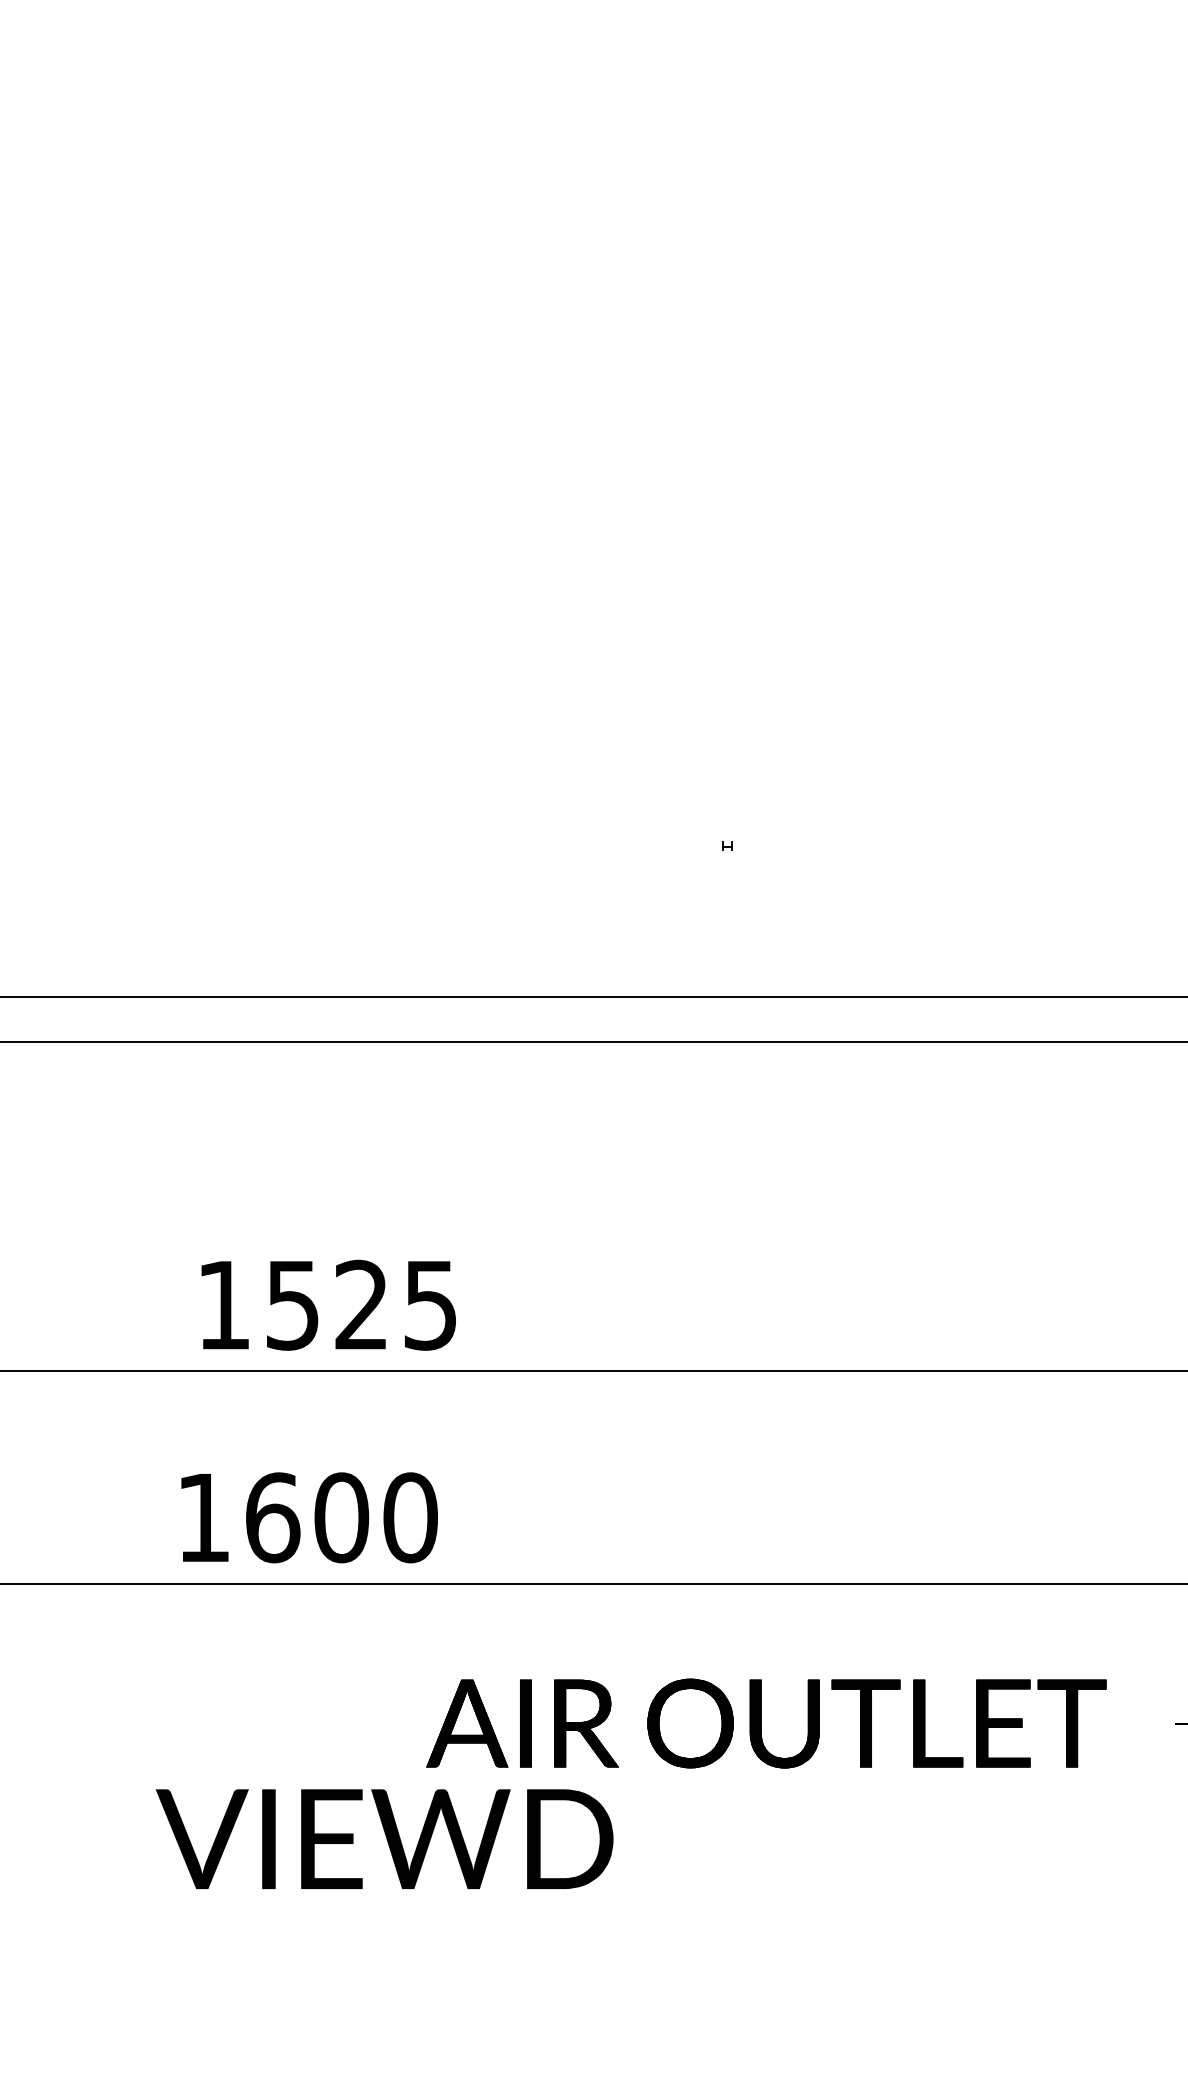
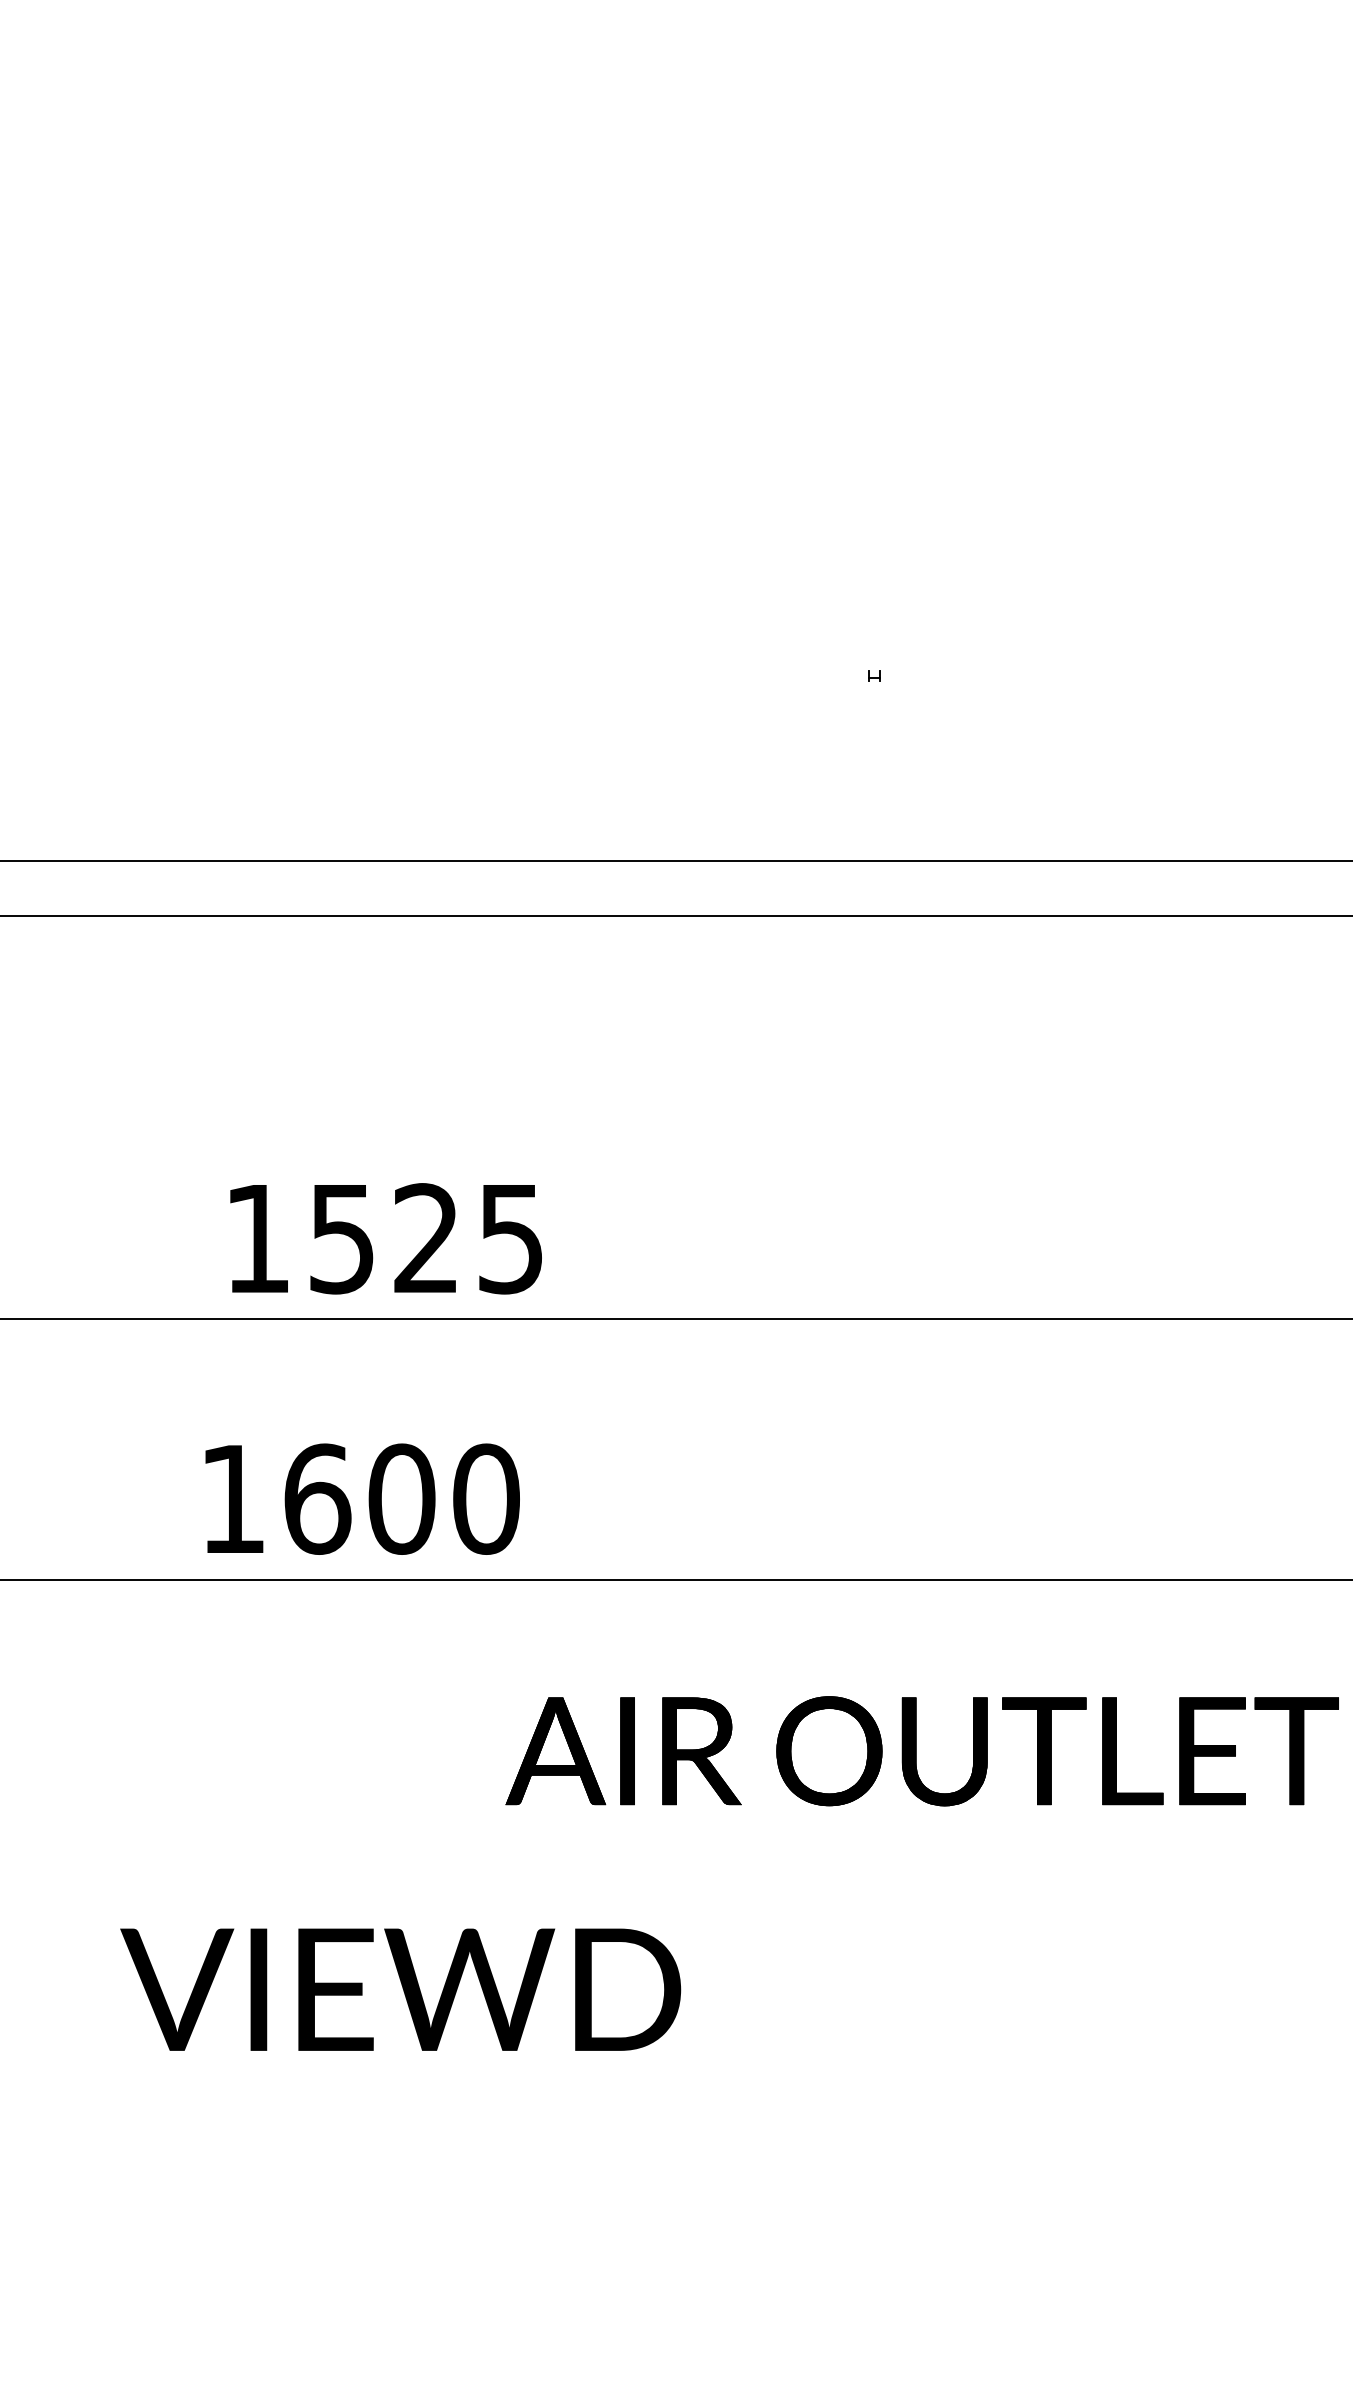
text: (384, 1839) -> (400, 1990), moved

